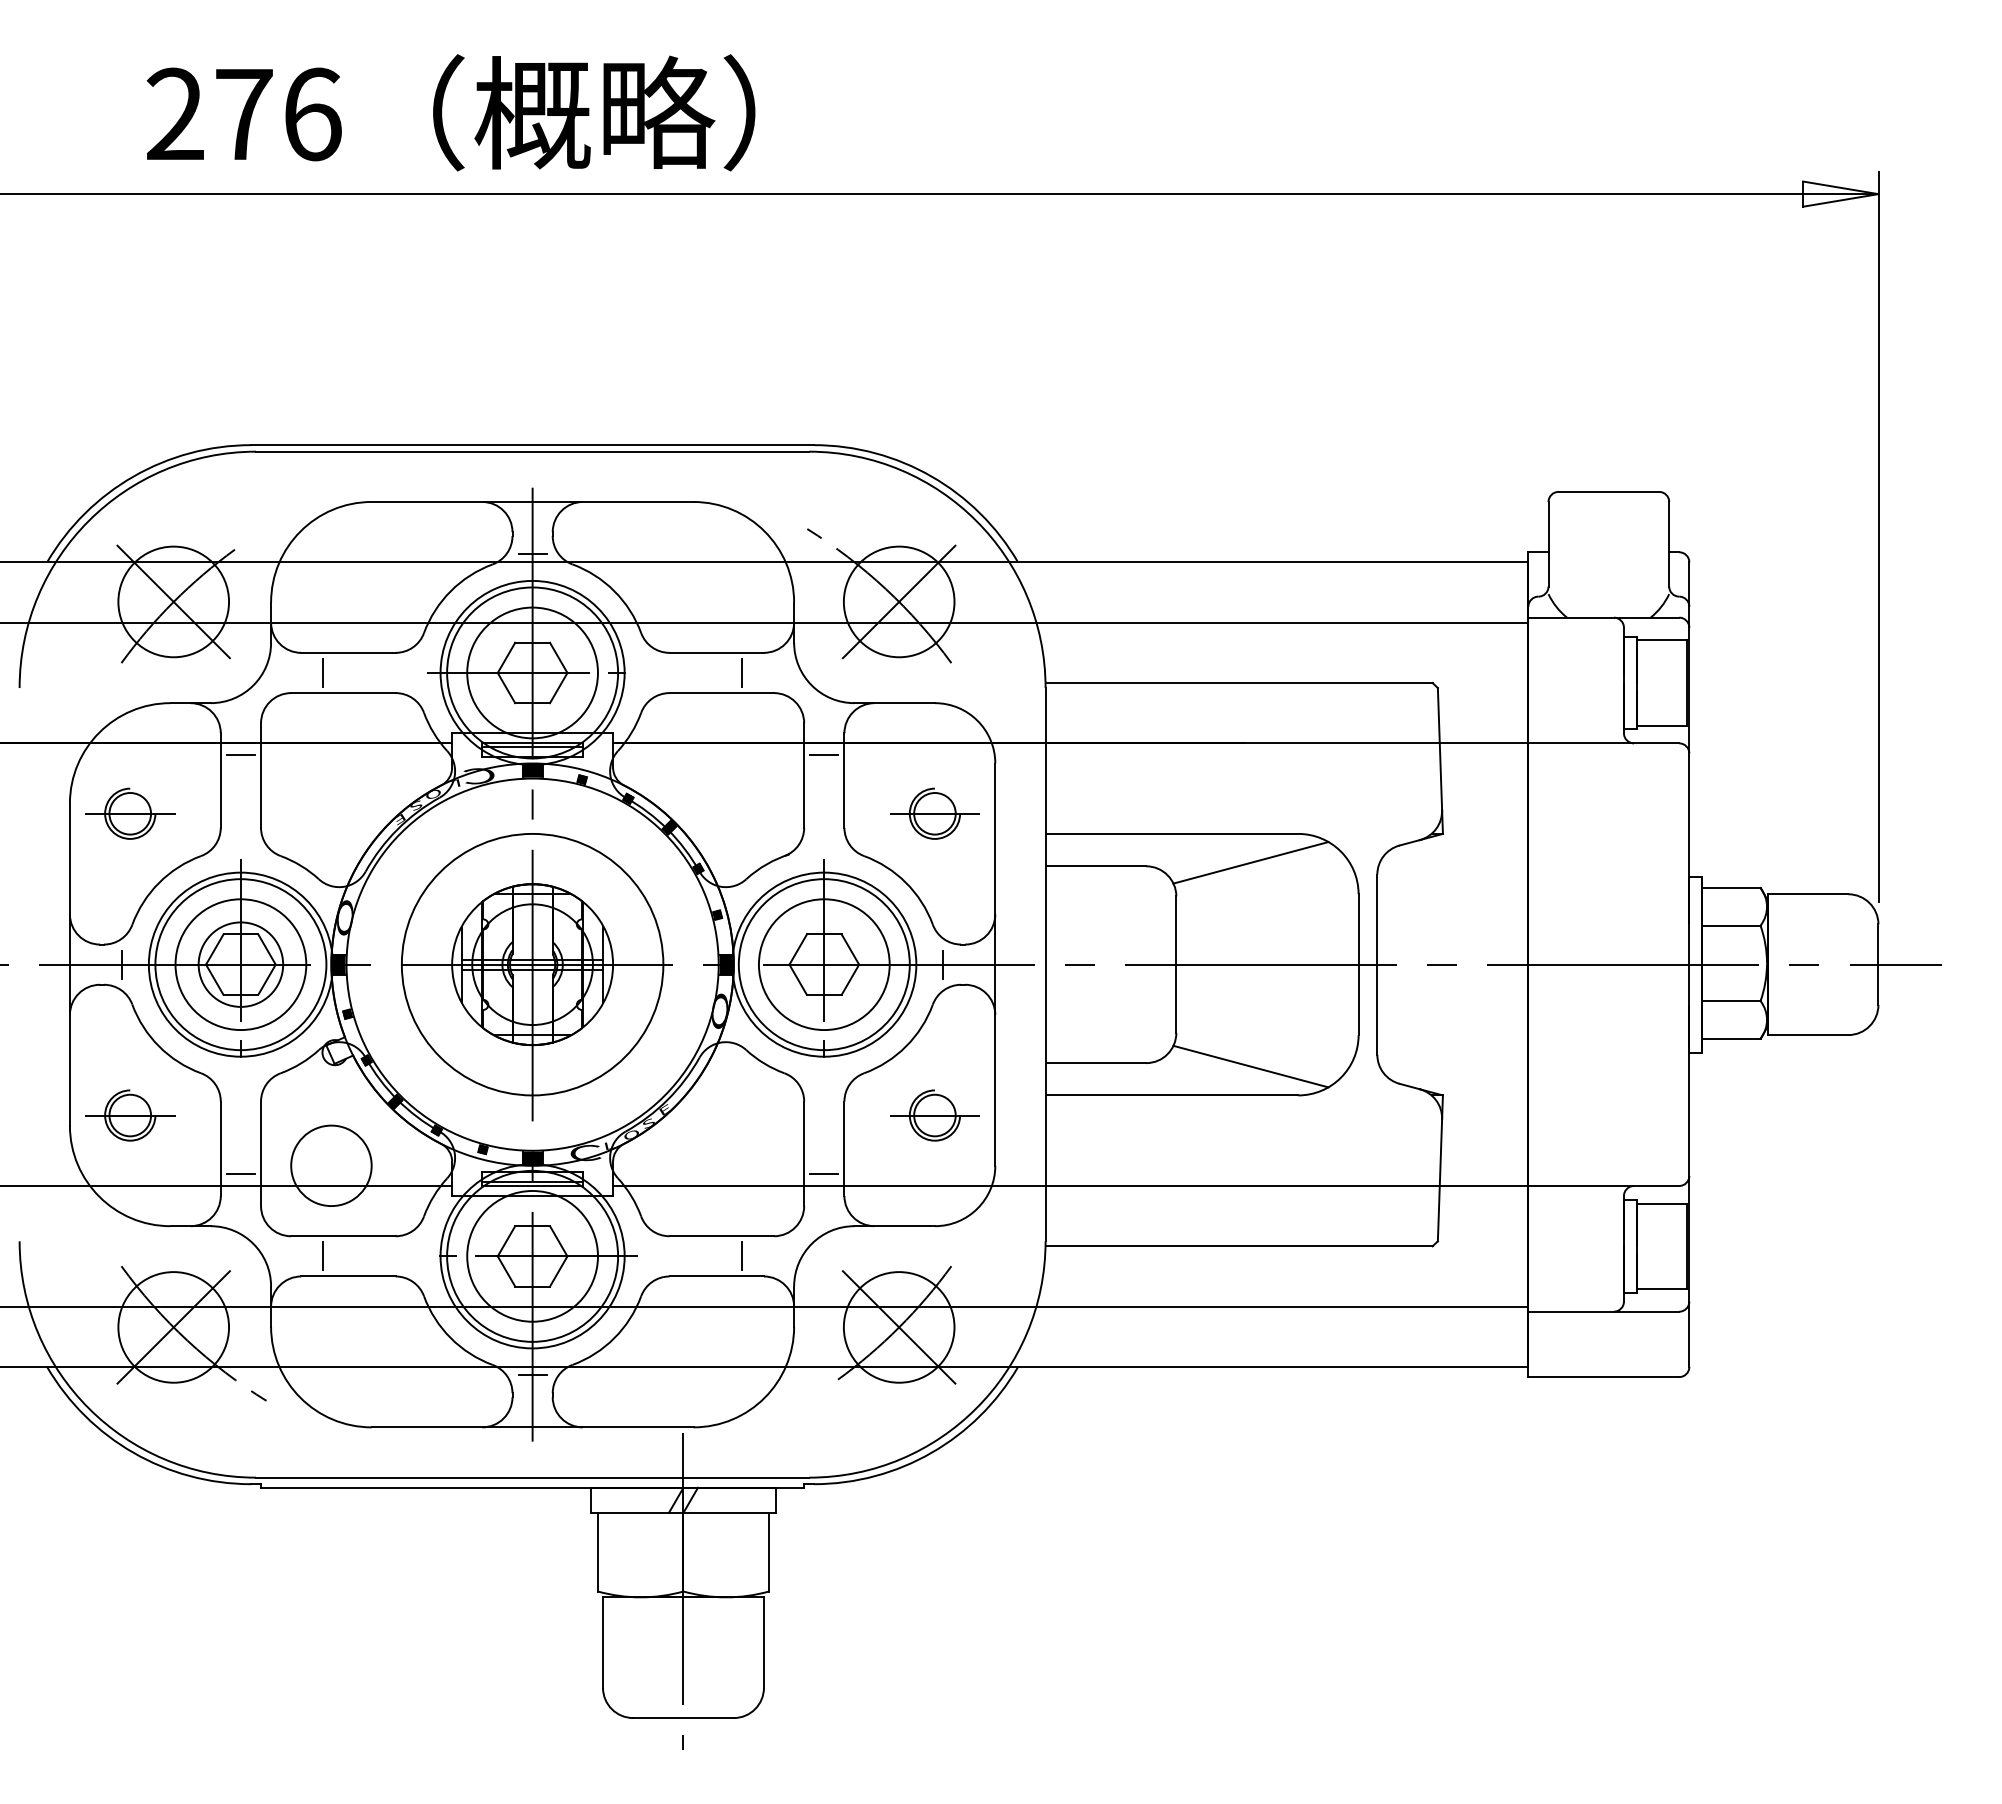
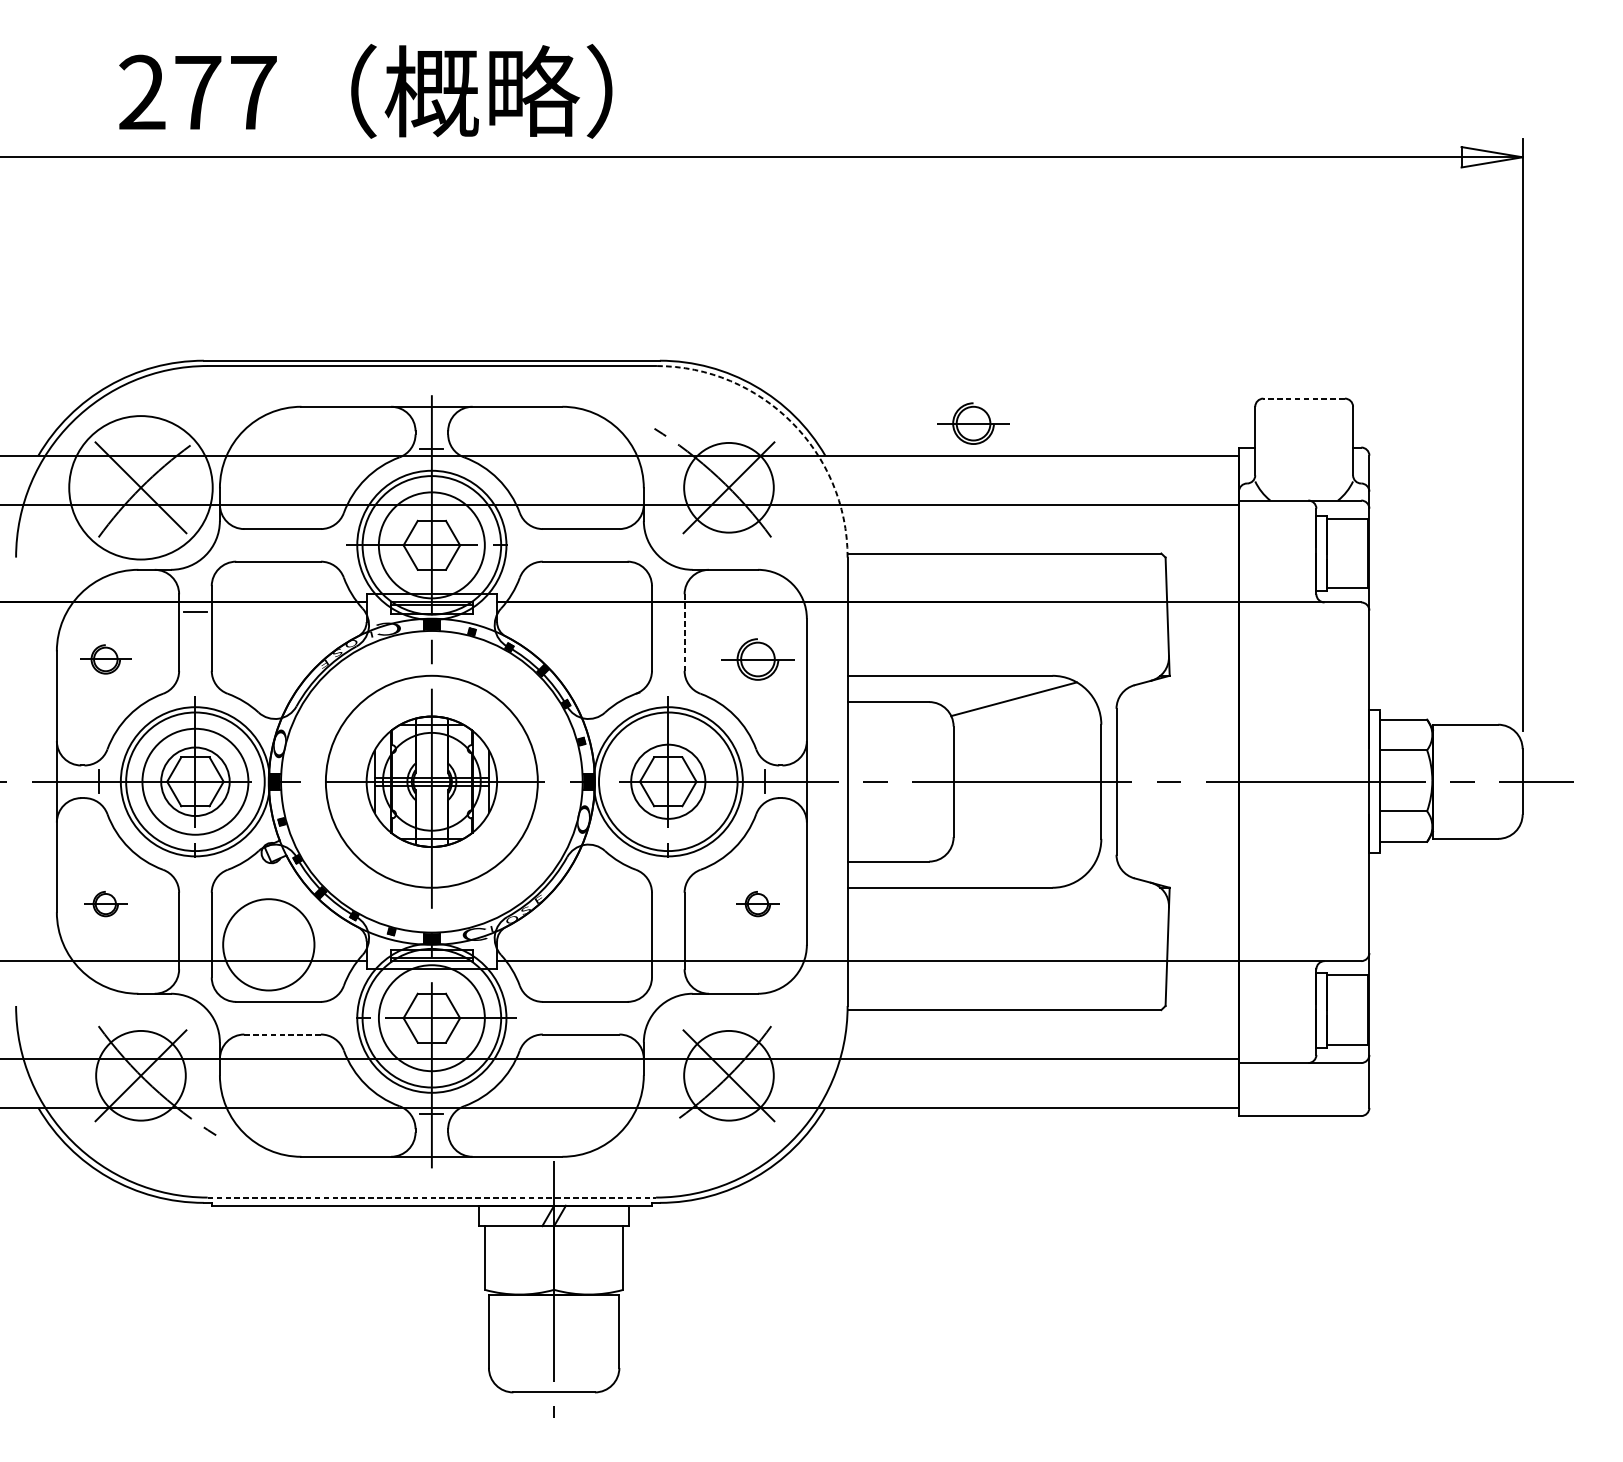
text: (312, 114) -> (253, 92), 276 -> 277
line: (1608, 491) -> (1303, 398), solid -> dashed
arc: (976, 520) -> (791, 421), solid -> dashed
part: (1200, 522) -> (973, 423), added
circle: (173, 601) -> (140, 487), size x1.6
line: (323, 672) -> (262, 544), removed
line: (741, 672) -> (601, 544), removed
line: (824, 755) -> (668, 612), removed
line: (844, 781) -> (684, 633), solid -> dashed
part: (130, 813) -> (105, 659), size x0.7
circle: (823, 964) -> (667, 781), size x0.7
line: (1250, 1066) -> (1013, 864), removed
part: (130, 1115) -> (105, 904), size x0.6
part: (934, 1115) -> (757, 904), size x0.6
circle: (331, 1165) -> (268, 944), size x1.4
line: (240, 1173) -> (195, 951), removed
line: (824, 1173) -> (668, 951), removed
line: (323, 1256) -> (262, 1018), removed
line: (741, 1256) -> (601, 1018), removed
line: (347, 1276) -> (281, 1034), solid -> dashed
line: (532, 1477) -> (431, 1197), solid -> dashed

